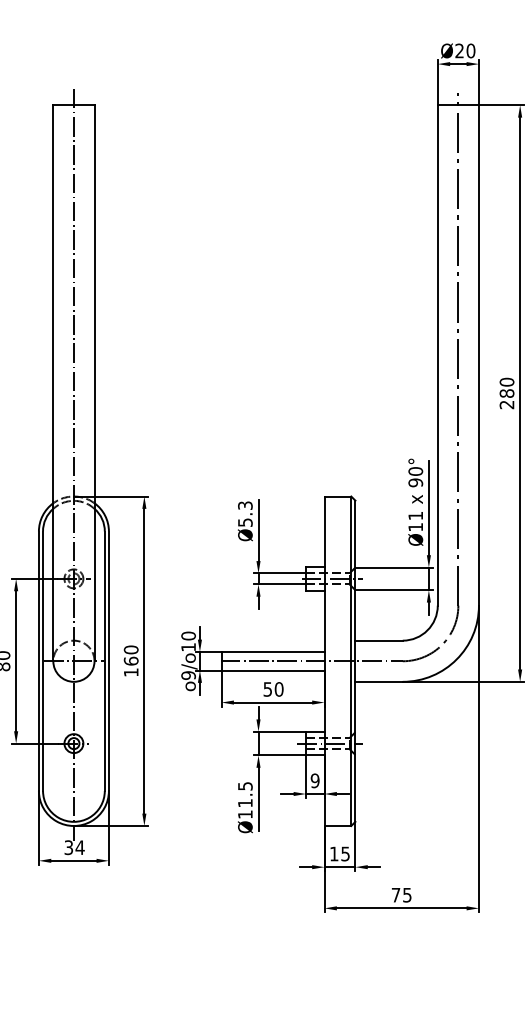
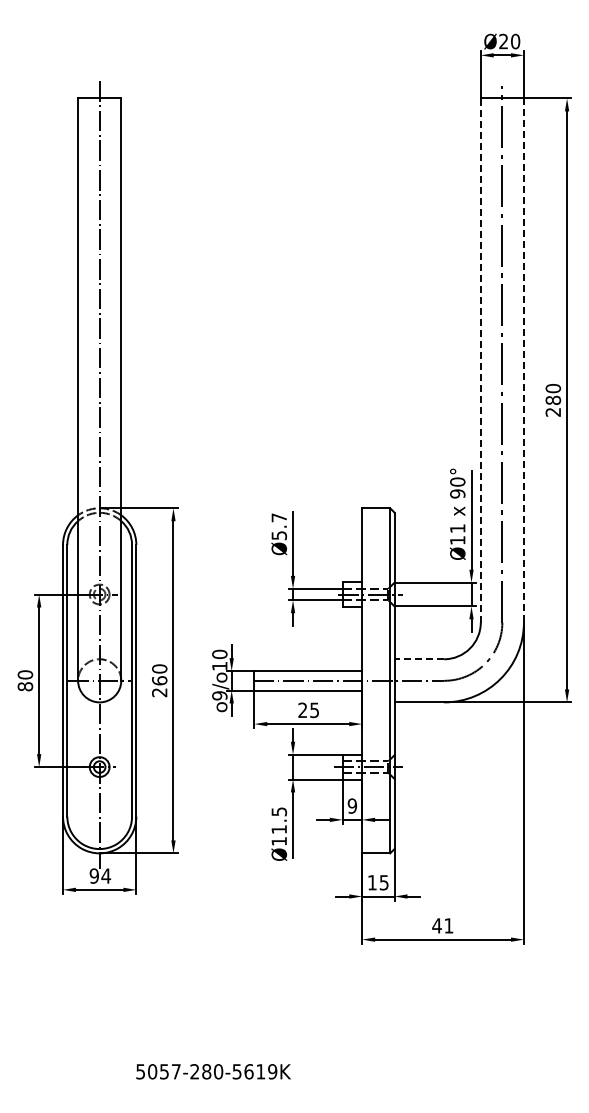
line: (437, 355) -> (480, 360), solid -> dashed
line: (478, 356) -> (523, 361), solid -> dashed
text: (245, 505) -> (279, 517), Ø5.3 -> Ø5.7
line: (379, 640) -> (419, 659), solid -> dashed
text: (131, 672) -> (159, 692), 160 -> 260
text: (273, 689) -> (308, 710), 50 -> 25
text: (68, 847) -> (93, 875), 34 -> 94
text: (401, 894) -> (442, 925), 75 -> 41

